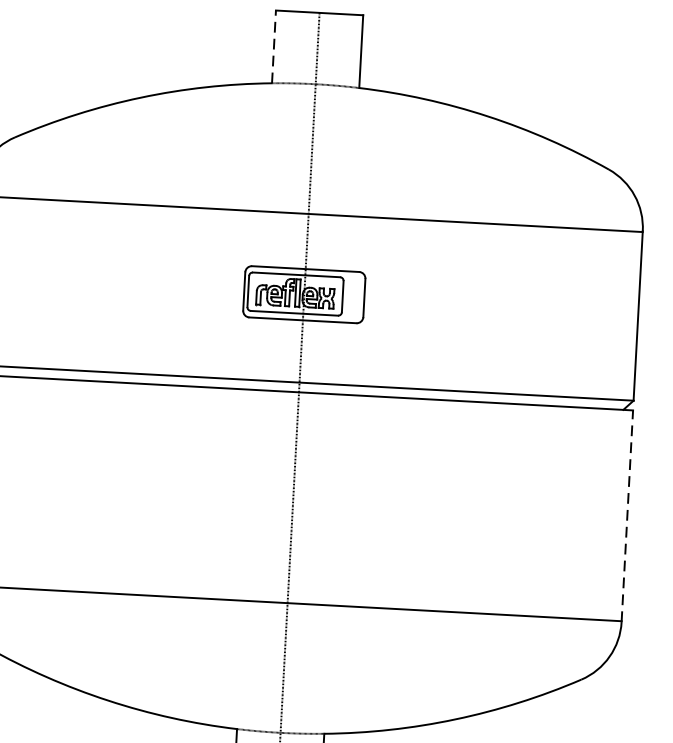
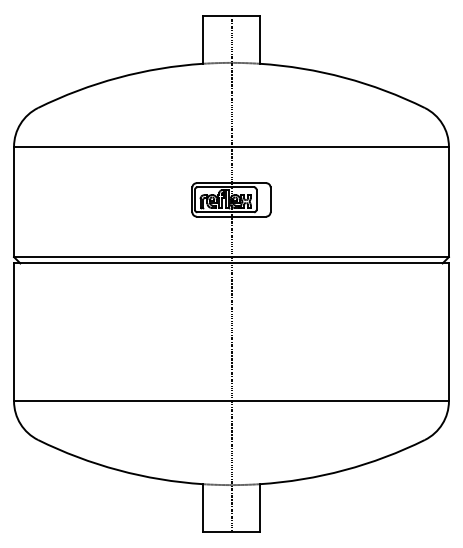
line: (274, 47) -> (203, 40), dashed -> solid
line: (626, 516) -> (448, 332), dashed -> solid

